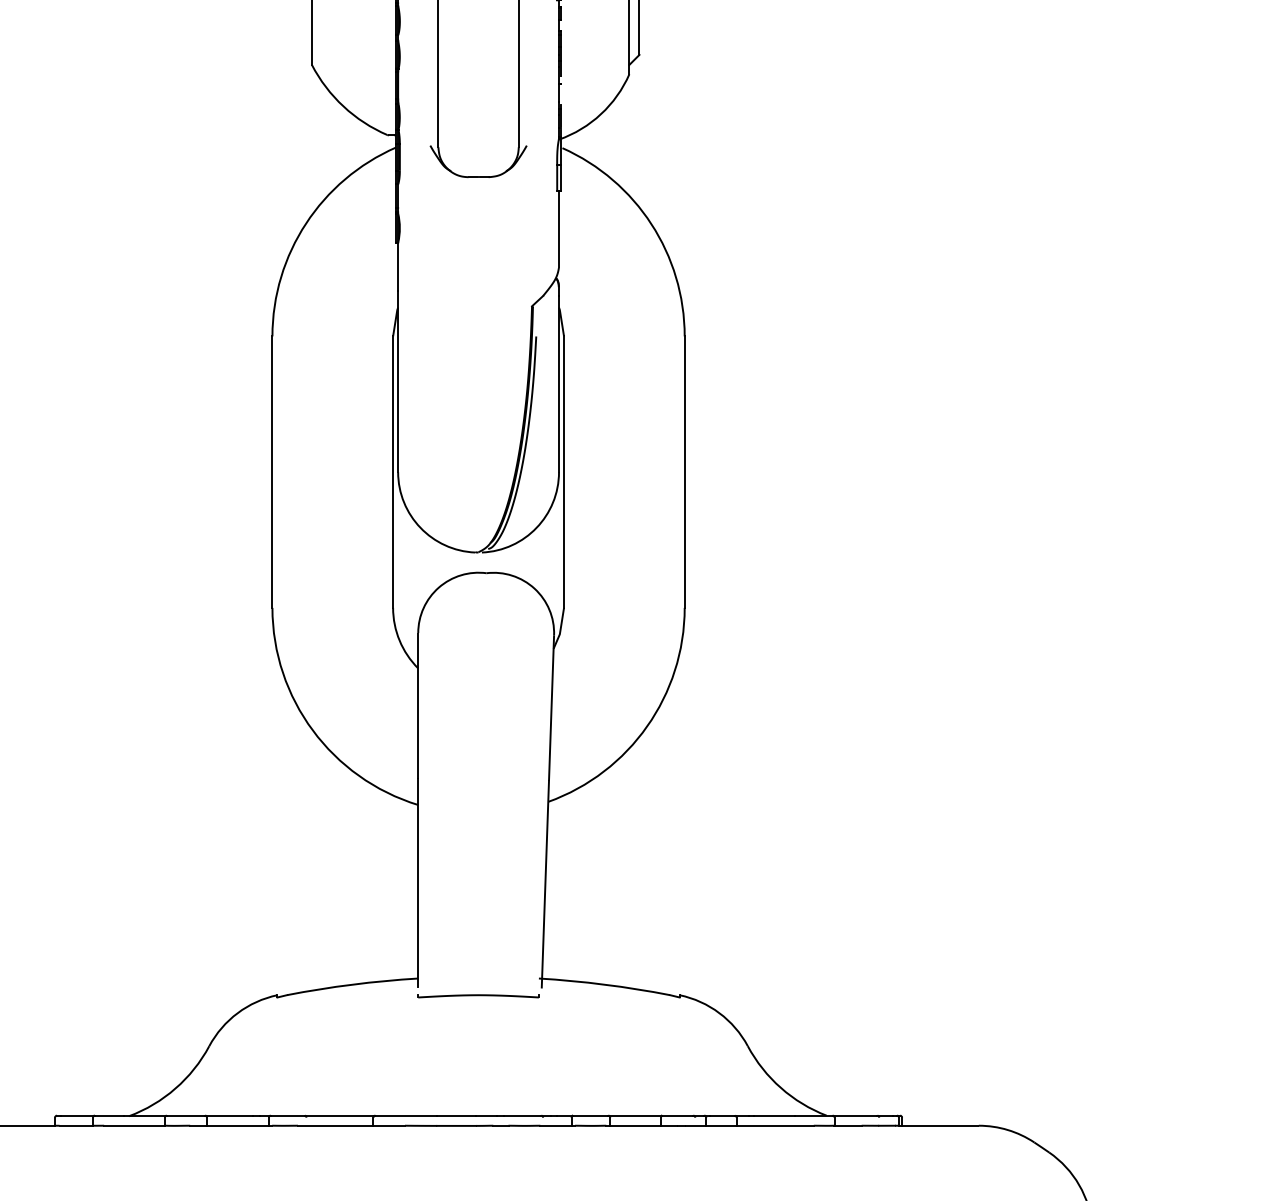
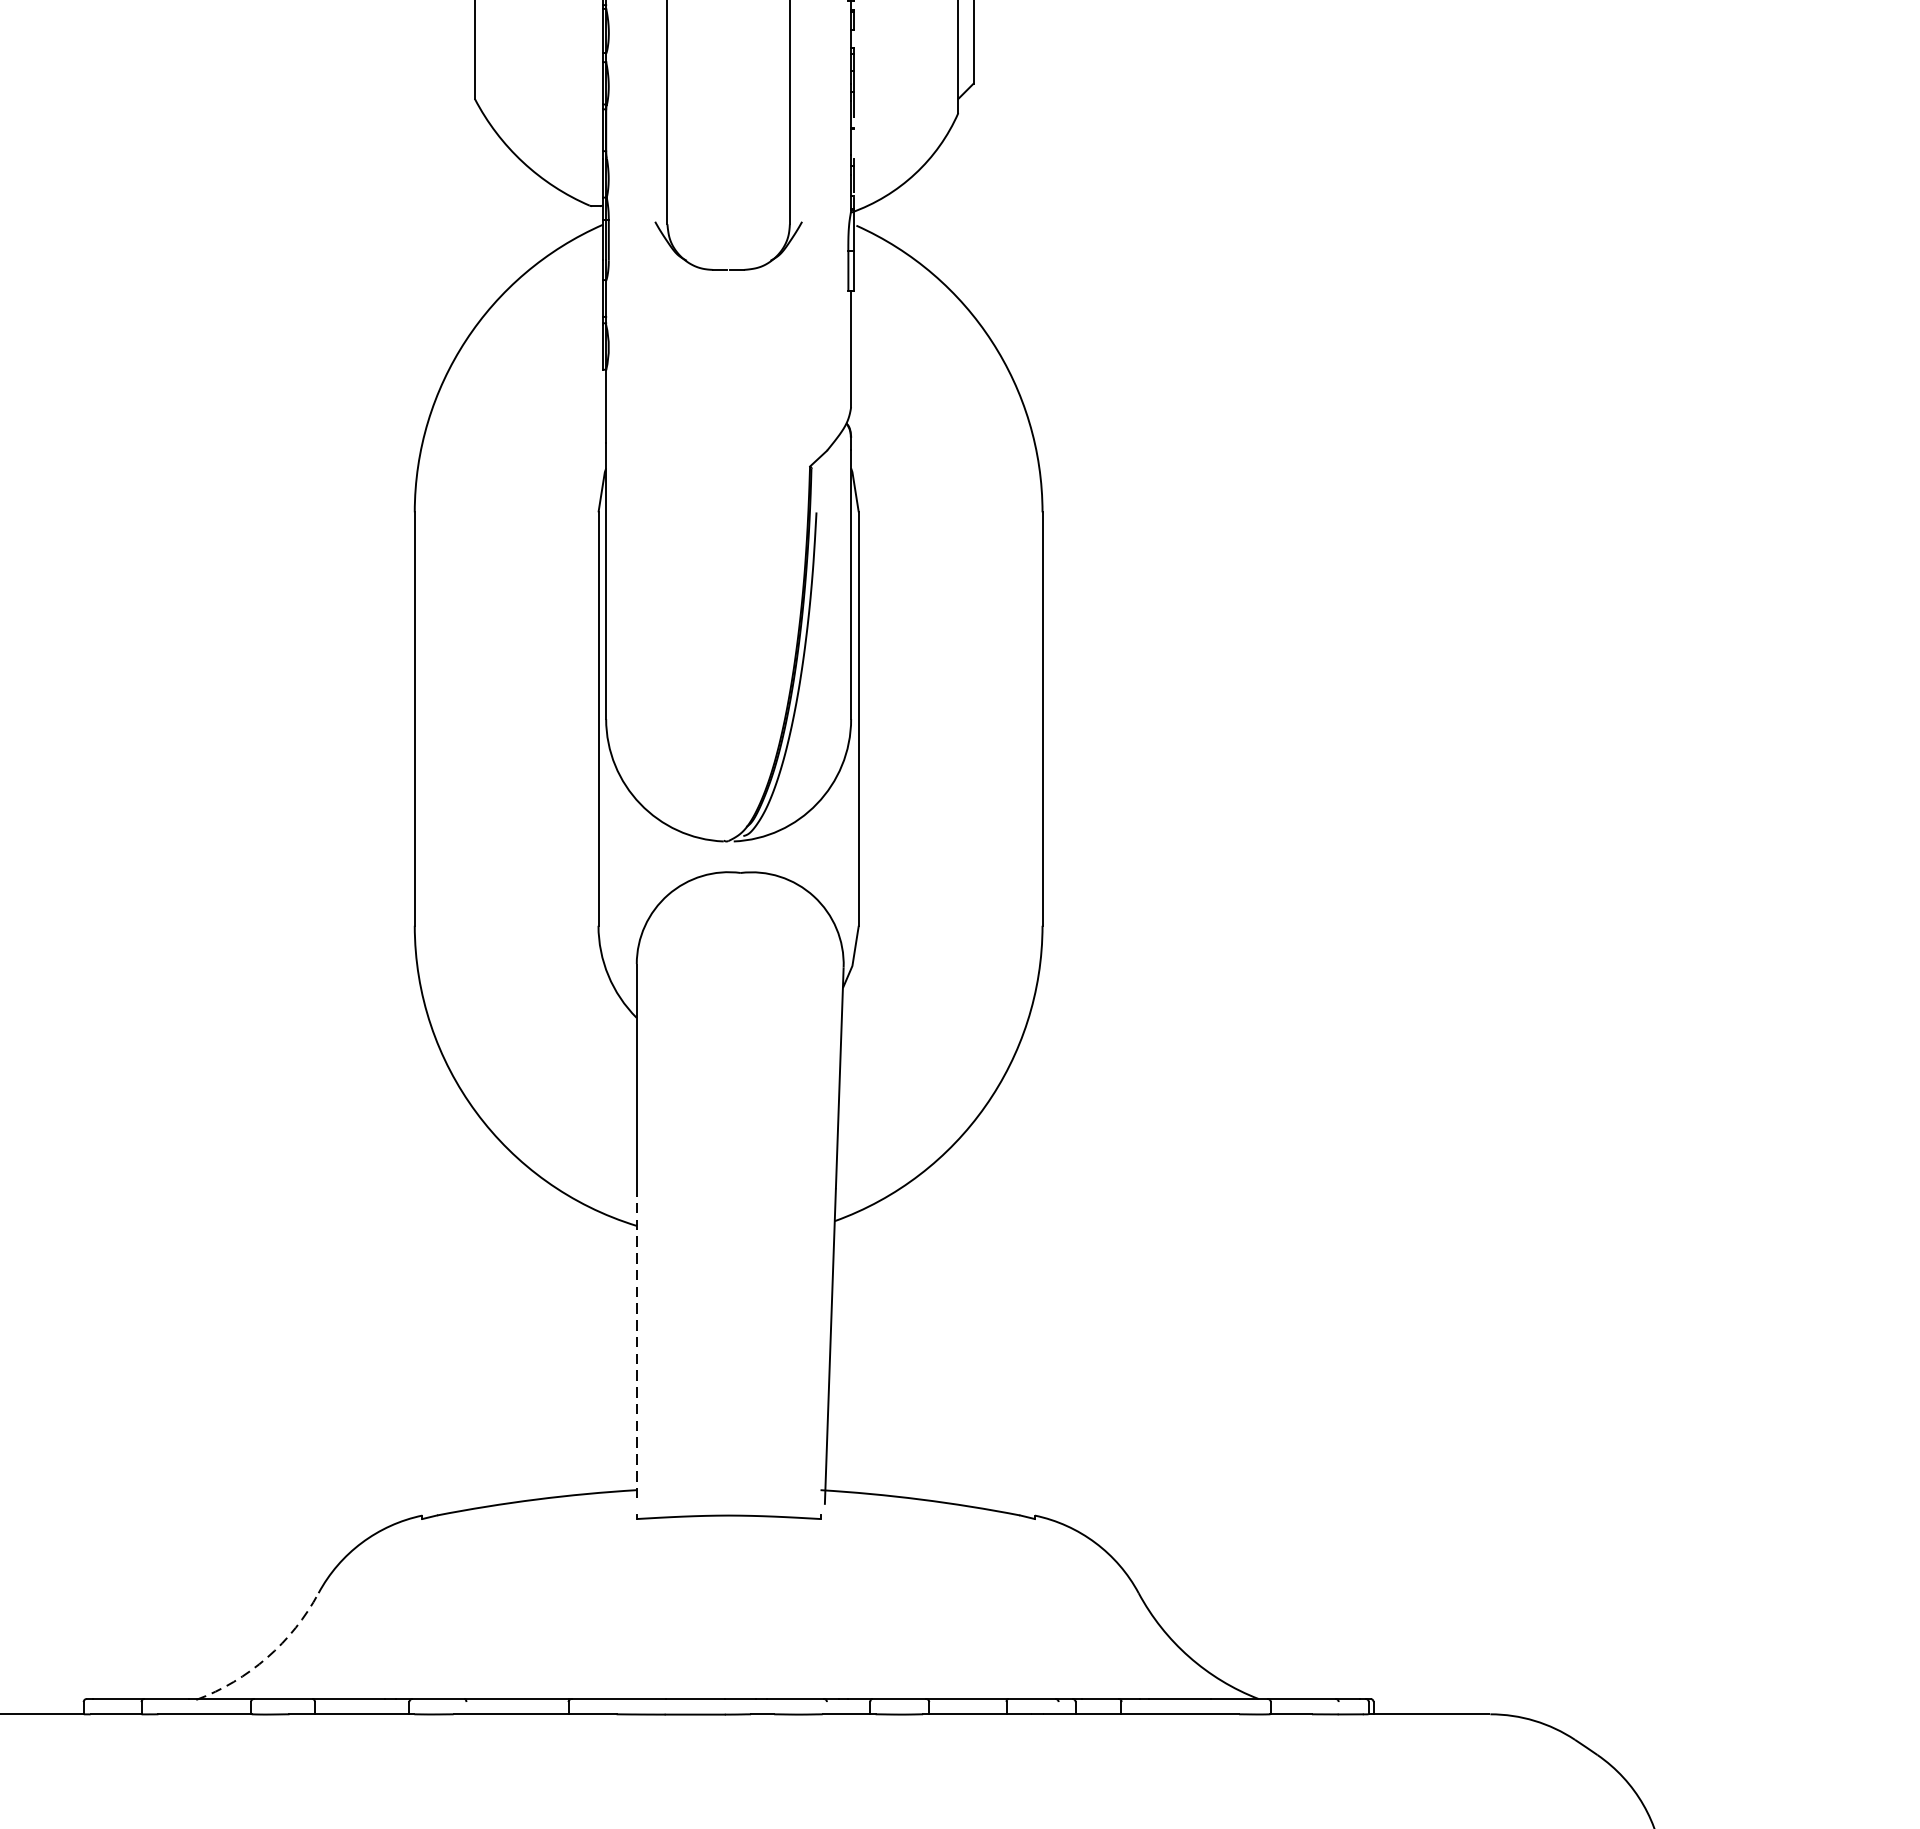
line: (418, 883) -> (637, 1345), solid -> dashed
arc: (175, 1088) -> (267, 1657), solid -> dashed

